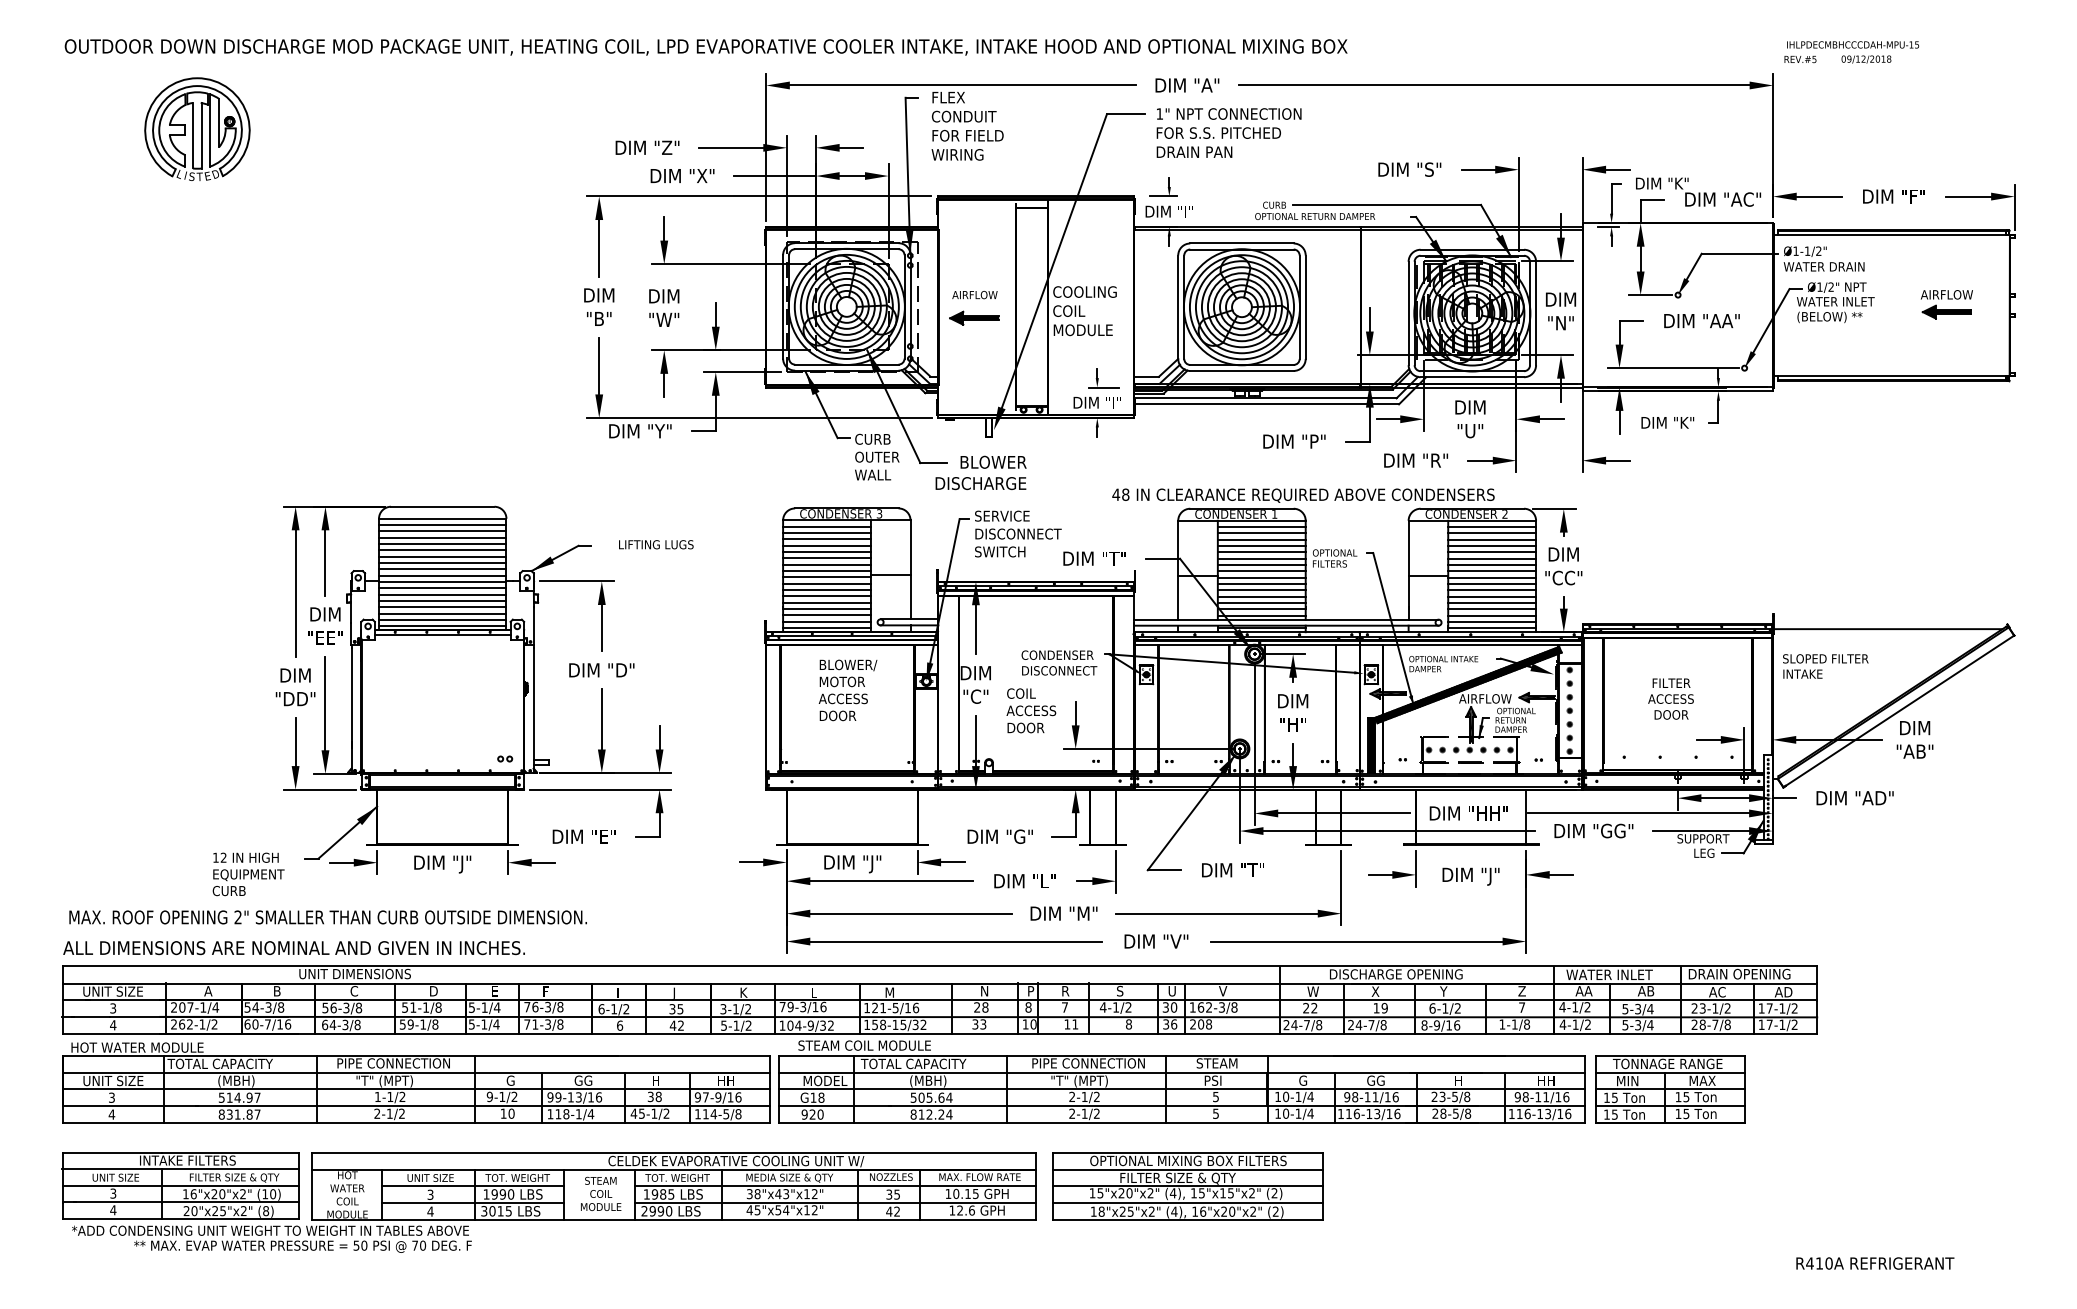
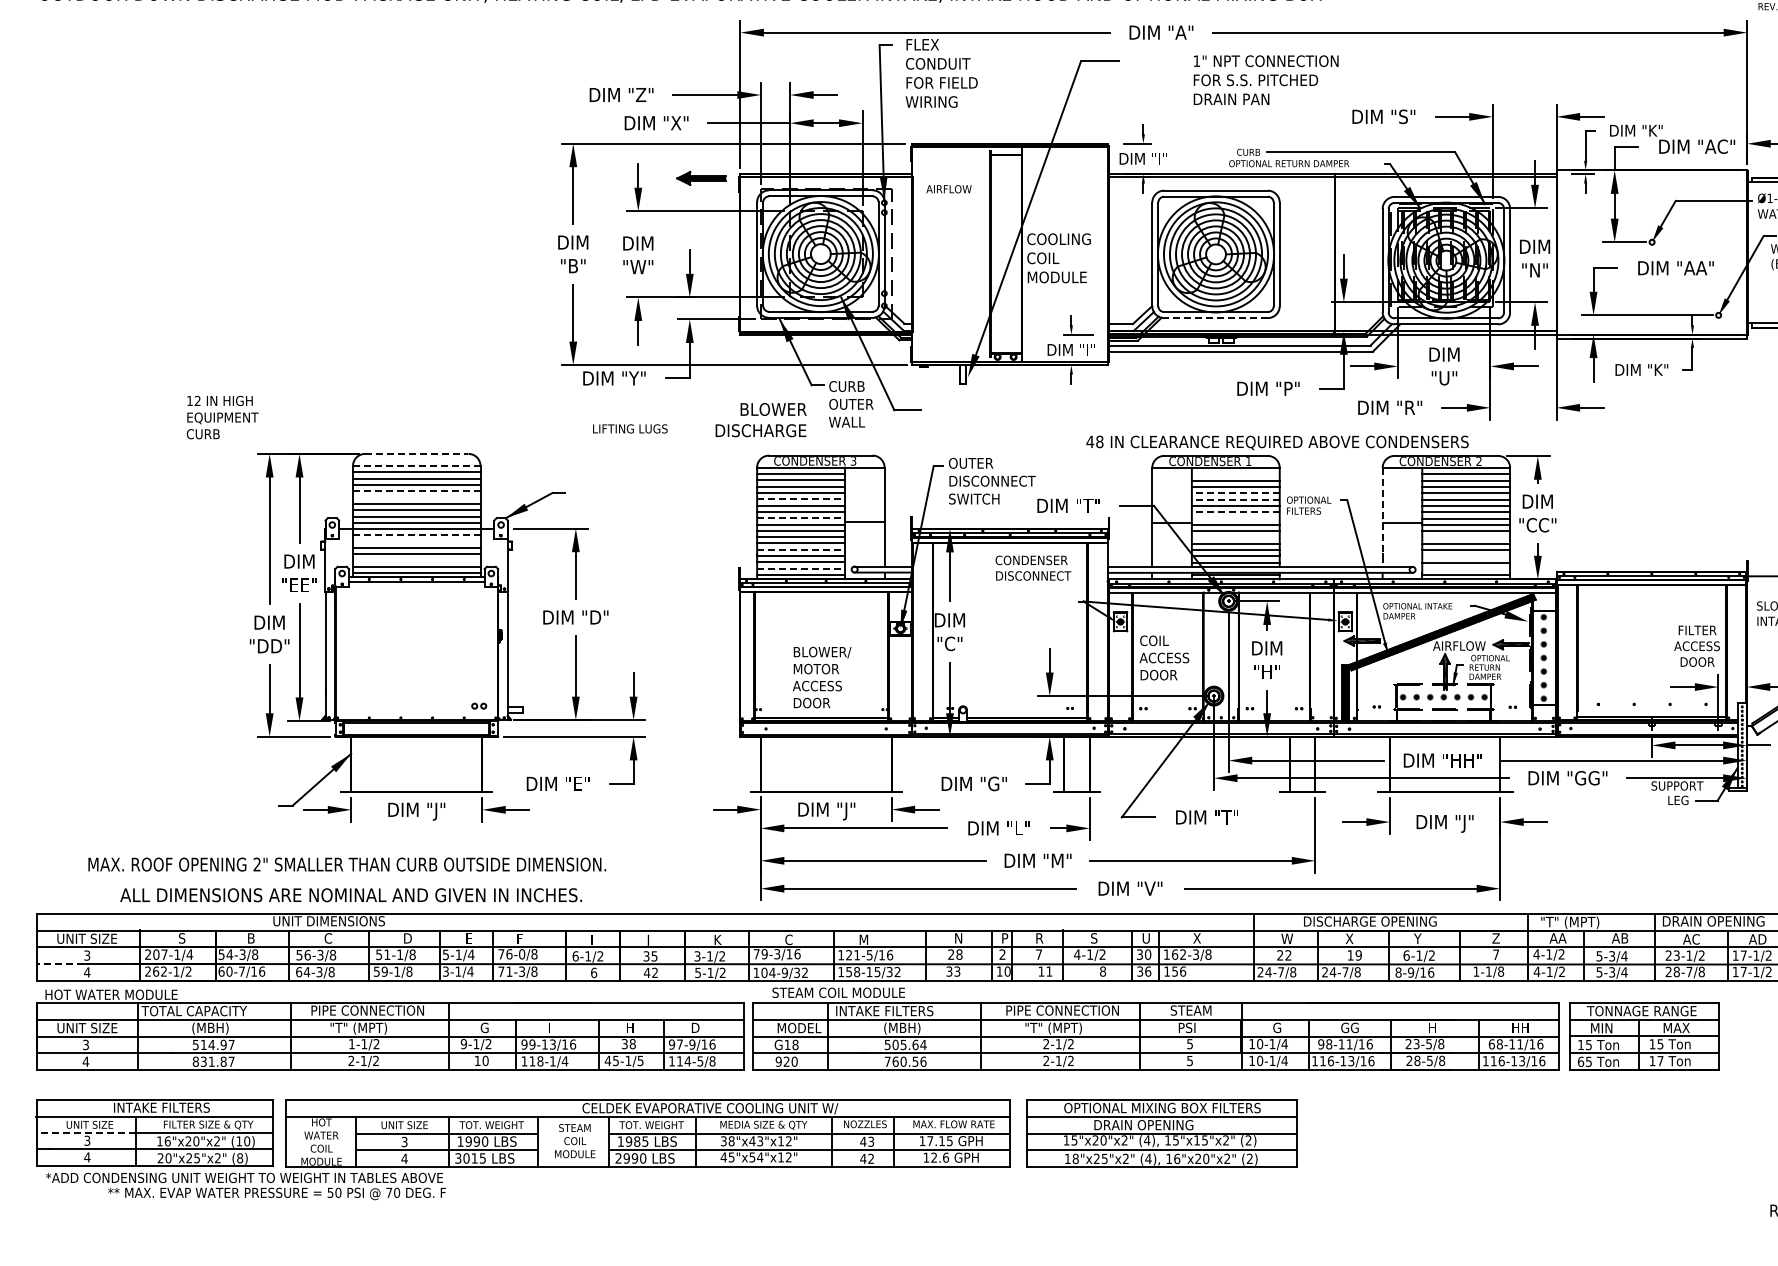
part: (197, 128) -> (171, 75), removed
text: (1228, 132) -> (1265, 79), moved
text: (974, 295) -> (948, 189), moved
part: (974, 317) -> (701, 177), moved
line: (1241, 370) -> (1215, 317), solid -> dashed
text: (980, 472) -> (760, 419), moved
line: (442, 506) -> (416, 453), solid -> dashed
text: (1001, 515) -> (975, 462), SERVICE -> OUTER
line: (442, 518) -> (416, 465), solid -> dashed
line: (1261, 527) -> (1235, 474), removed
line: (442, 544) -> (416, 491), solid -> dashed
text: (656, 544) -> (630, 428), moved
line: (1261, 546) -> (1235, 493), solid -> dashed
line: (442, 550) -> (416, 497), removed
line: (827, 552) -> (801, 499), solid -> dashed
line: (1261, 552) -> (1235, 499), solid -> dashed
line: (1261, 565) -> (1235, 512), solid -> dashed
line: (1408, 570) -> (1382, 517), solid -> dashed
line: (827, 571) -> (801, 518), solid -> dashed
line: (1261, 571) -> (1235, 518), removed
line: (442, 588) -> (416, 535), solid -> dashed
line: (1261, 590) -> (1235, 537), removed
line: (1492, 590) -> (1466, 537), removed
line: (442, 594) -> (416, 541), removed
line: (827, 602) -> (801, 549), solid -> dashed
line: (1492, 609) -> (1466, 556), removed
line: (442, 613) -> (416, 560), removed
line: (827, 621) -> (801, 568), solid -> dashed
line: (1492, 621) -> (1466, 568), removed
text: (1059, 662) -> (1033, 567), moved
text: (847, 690) -> (821, 677), moved
text: (1670, 698) -> (1696, 645), moved
text: (1031, 710) -> (1164, 657), moved
text: (248, 874) -> (222, 417), moved
text: (327, 917) -> (346, 864), moved
text: (293, 948) -> (350, 895), moved
text: (1609, 975) -> (1583, 922), WATER INLET -> "T" (MPT)
text: (208, 990) -> (182, 937), A -> S
text: (1223, 991) -> (1197, 938), V -> X
text: (814, 992) -> (788, 939), L -> C
text: (548, 1007) -> (522, 954), 76-3/8 -> 76-0/8
text: (1028, 1007) -> (1002, 954), 8 -> 2
line: (86, 1016) -> (60, 963), solid -> dashed
text: (471, 1023) -> (445, 970), 5-1/4 -> 3-1/4
text: (1201, 1024) -> (1175, 971), 208 -> 156
text: (913, 1063) -> (887, 1010), TOTAL CAPACITY -> INTAKE FILTERS
text: (583, 1080) -> (557, 1027), GG -> I
text: (725, 1080) -> (699, 1027), HH -> D
text: (1517, 1097) -> (1491, 1044), 98-11/16 -> 68-11/16
text: (666, 1113) -> (640, 1060), 45-1/2 -> 45-1/5
text: (931, 1114) -> (905, 1061), 812.24 -> 760.56
text: (1607, 1114) -> (1581, 1061), 15 -> 65
text: (1686, 1114) -> (1660, 1061), 15 -> 17
text: (1178, 1178) -> (1152, 1125), FILTER SIZE & QTY -> DRAIN OPENING
line: (112, 1185) -> (86, 1132), solid -> dashed
text: (956, 1193) -> (930, 1140), 10.15 -> 17.15
text: (892, 1194) -> (866, 1141), 35 -> 43

